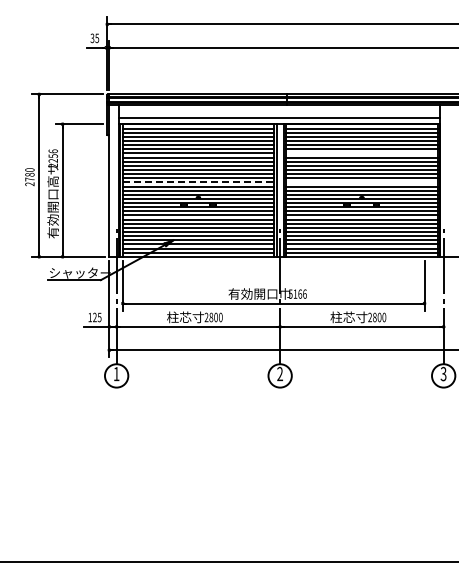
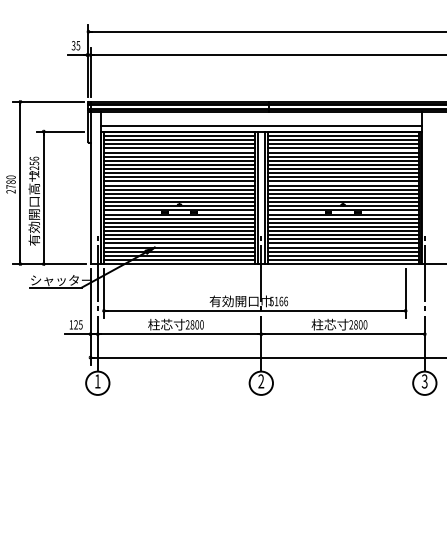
line: (361, 153) -> (342, 160), added
line: (198, 182) -> (179, 189), dashed -> solid
line: (361, 182) -> (342, 189), added

